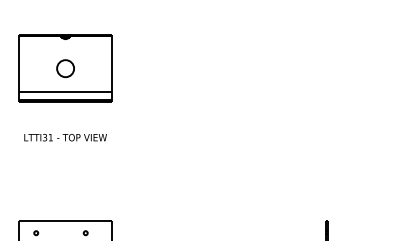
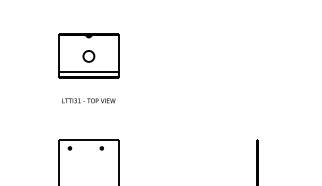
part: (64, 87) -> (88, 68), moved

